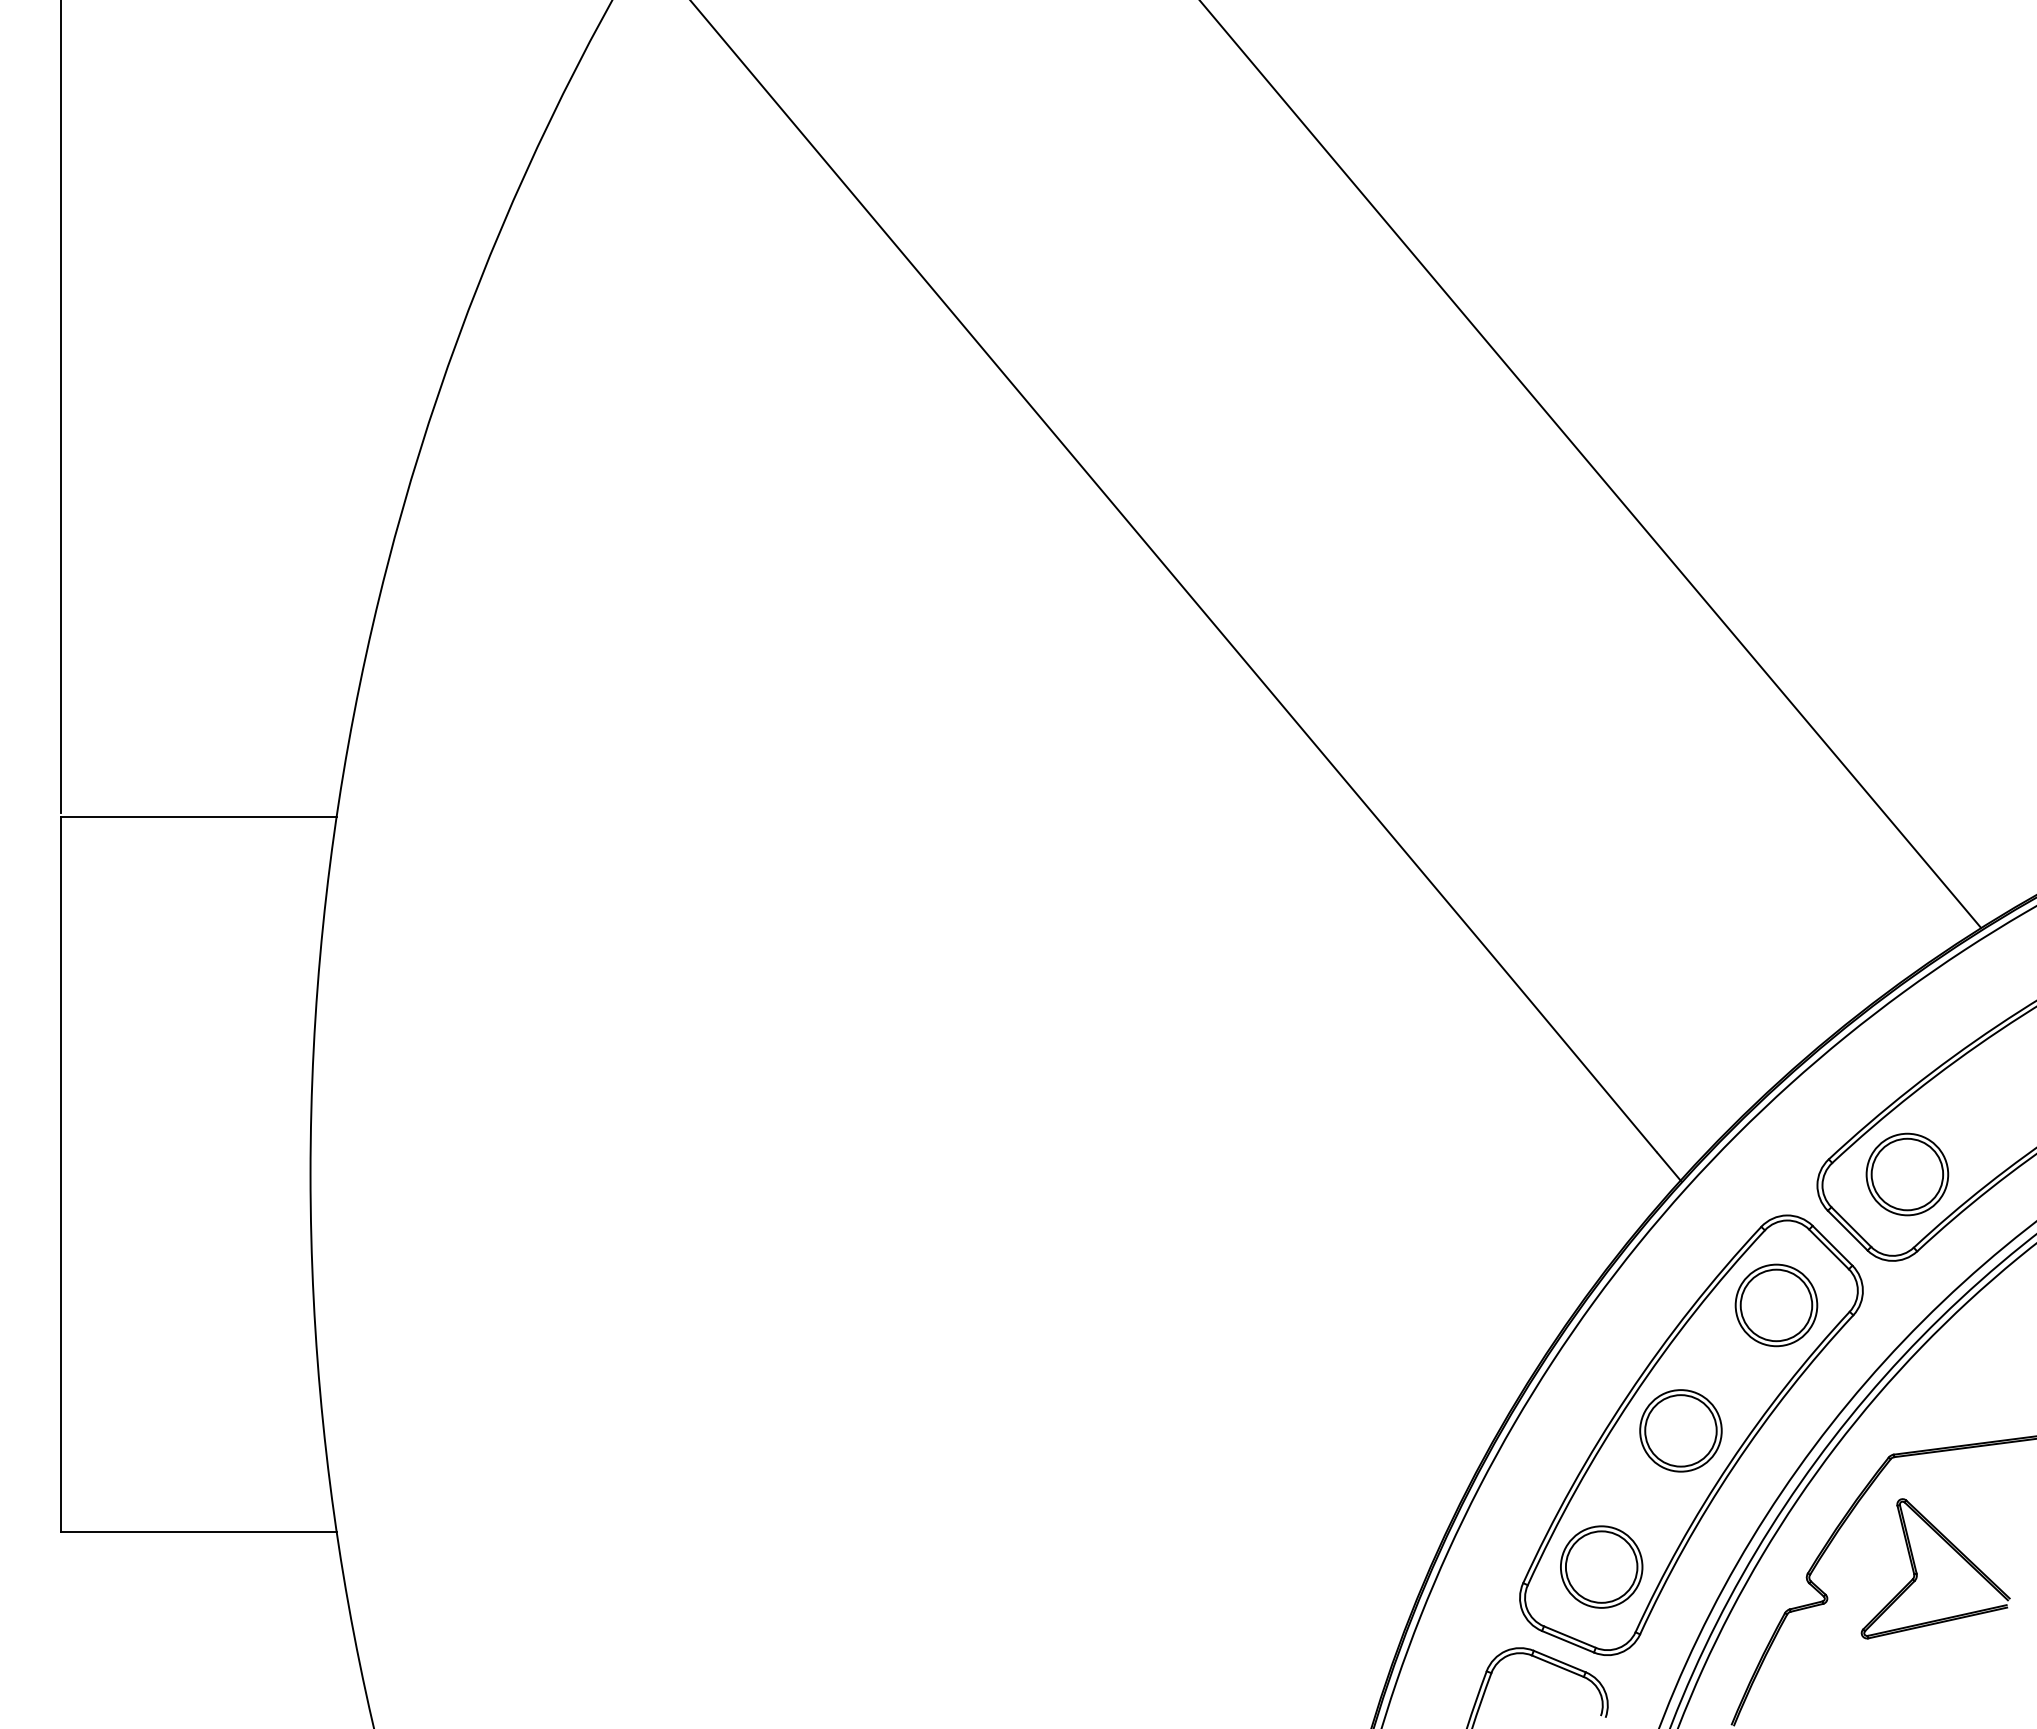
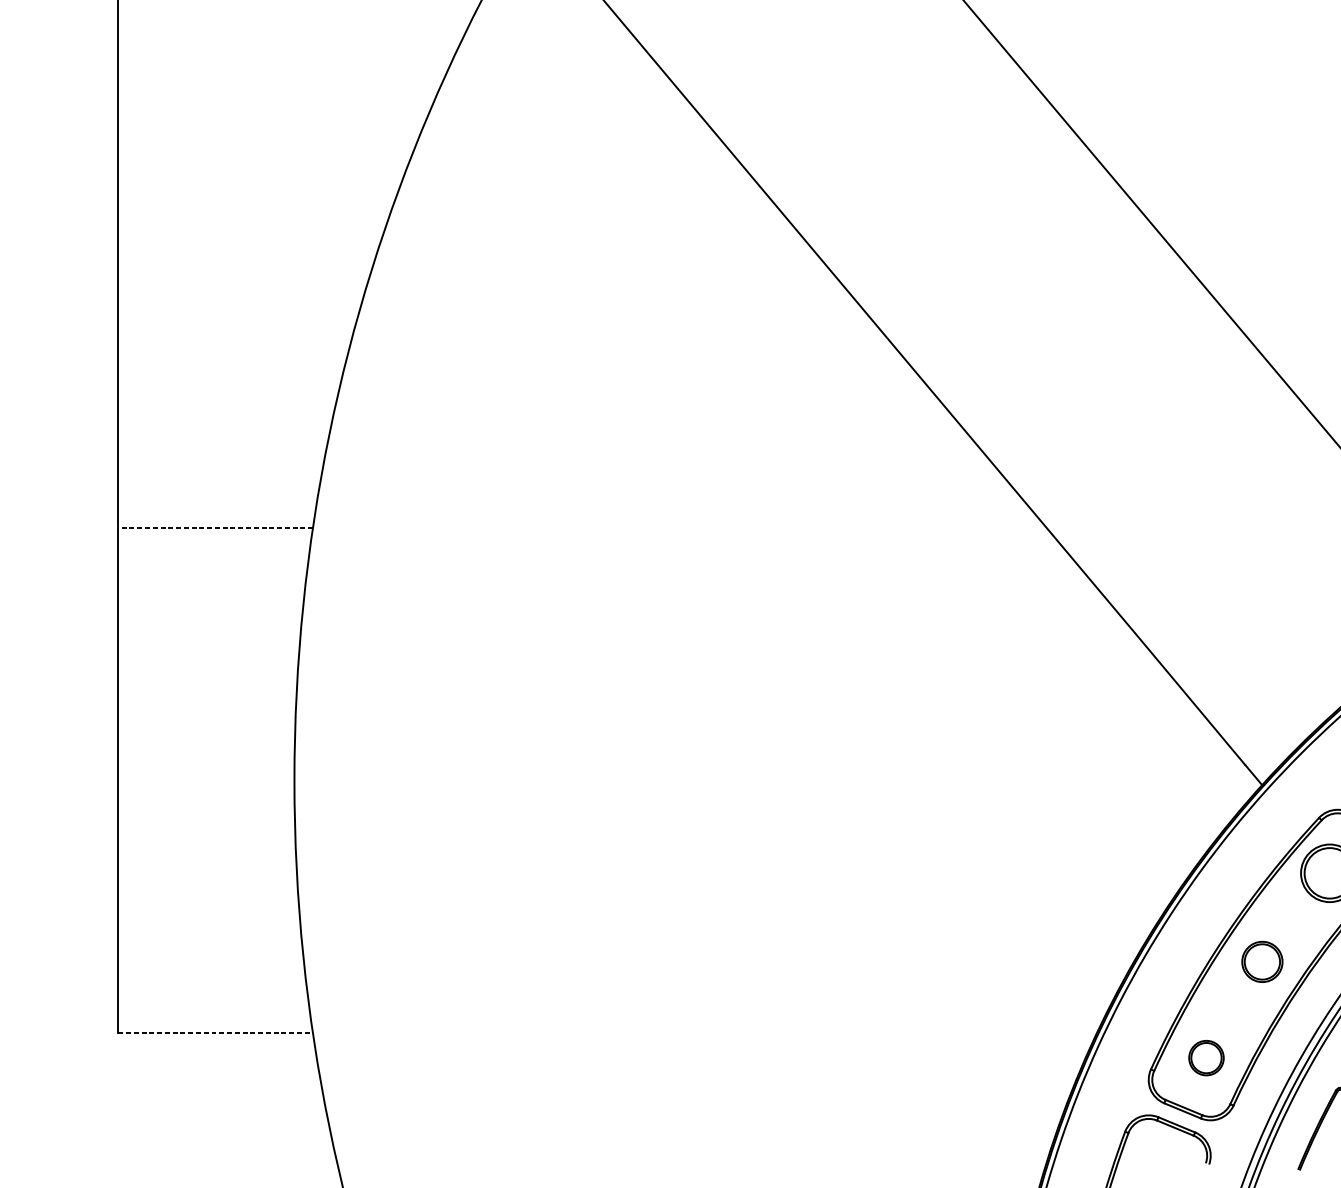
line: (199, 816) -> (216, 527), solid -> dashed
part: (1680, 1430) -> (1262, 961), size x0.7
line: (199, 1531) -> (216, 1033), solid -> dashed
part: (1601, 1566) -> (1206, 1057), size x0.6

